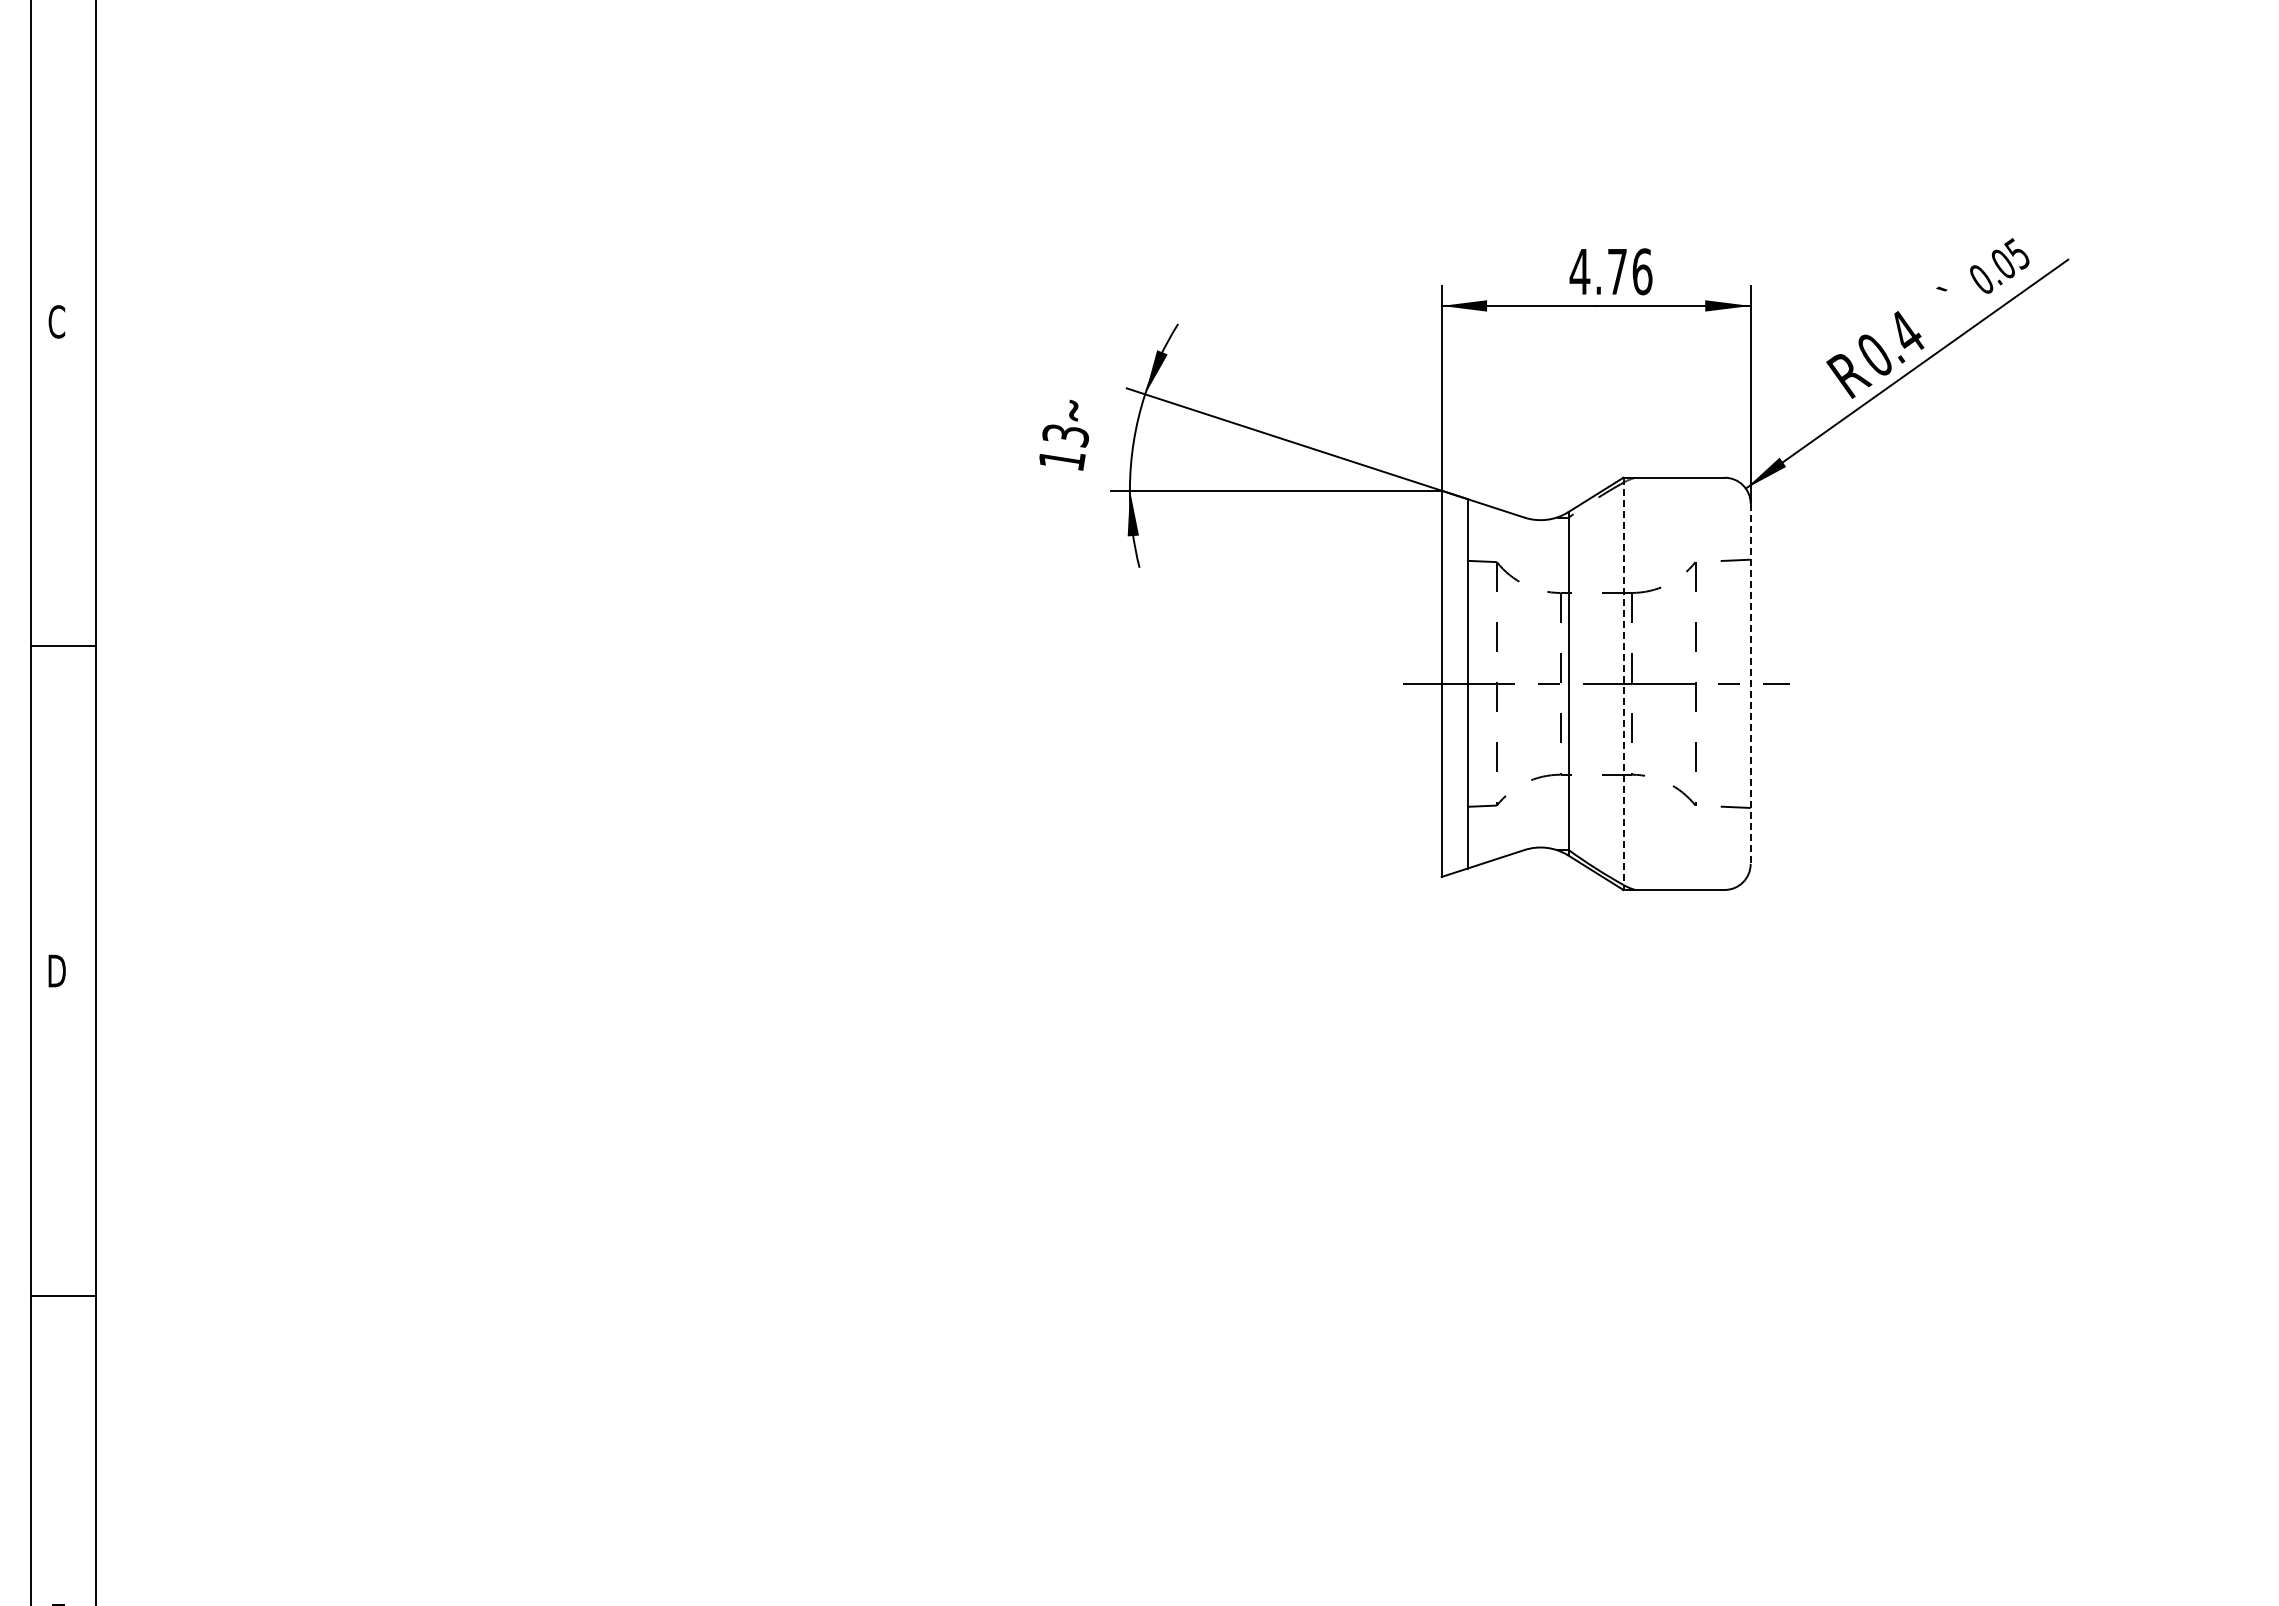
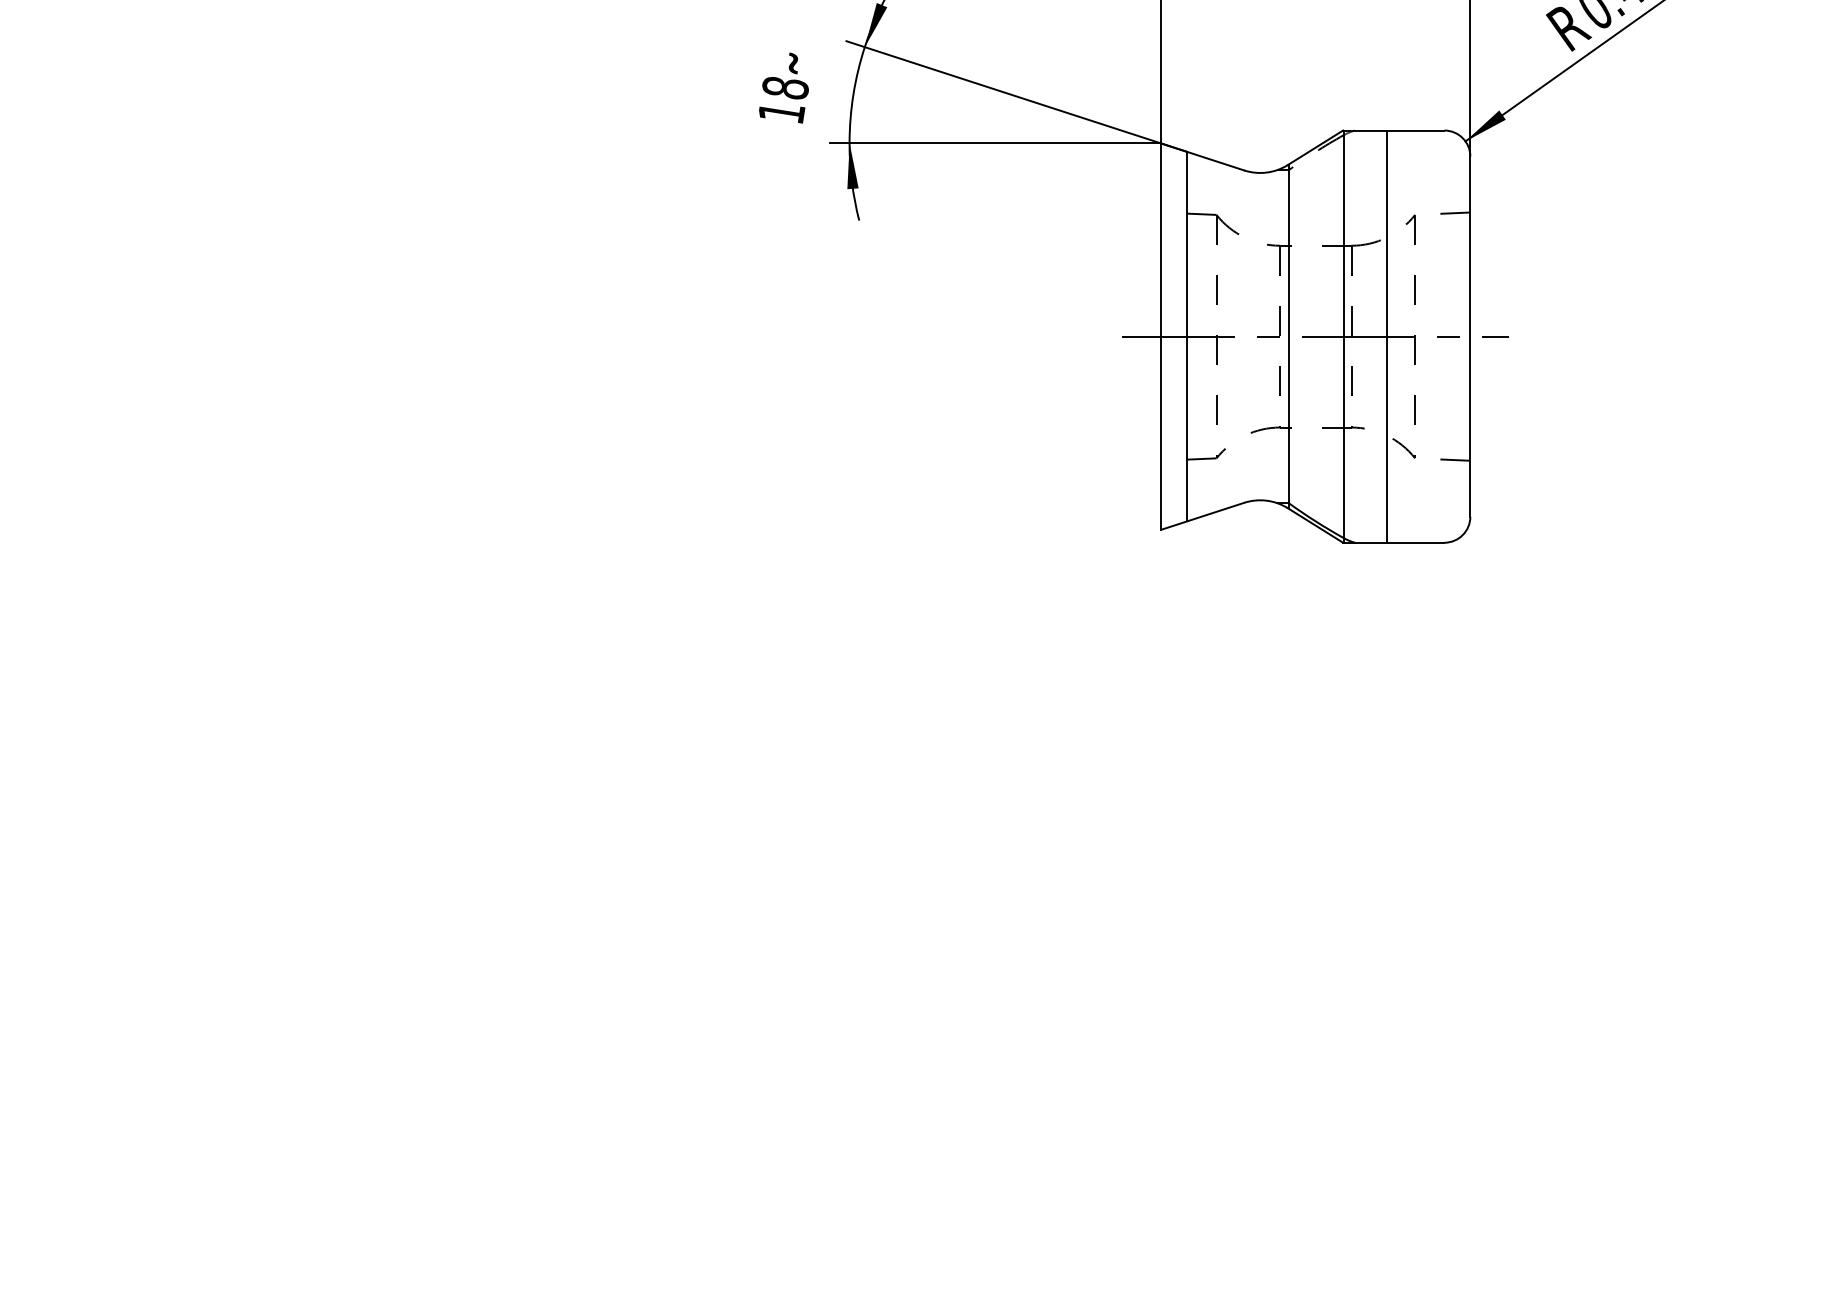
text: (1065, 435) -> (785, 88), 13 -> 18
line: (1624, 681) -> (1344, 334), dashed -> solid
line: (1667, 683) -> (1387, 336), added
line: (1750, 684) -> (1470, 337), dashed -> solid

